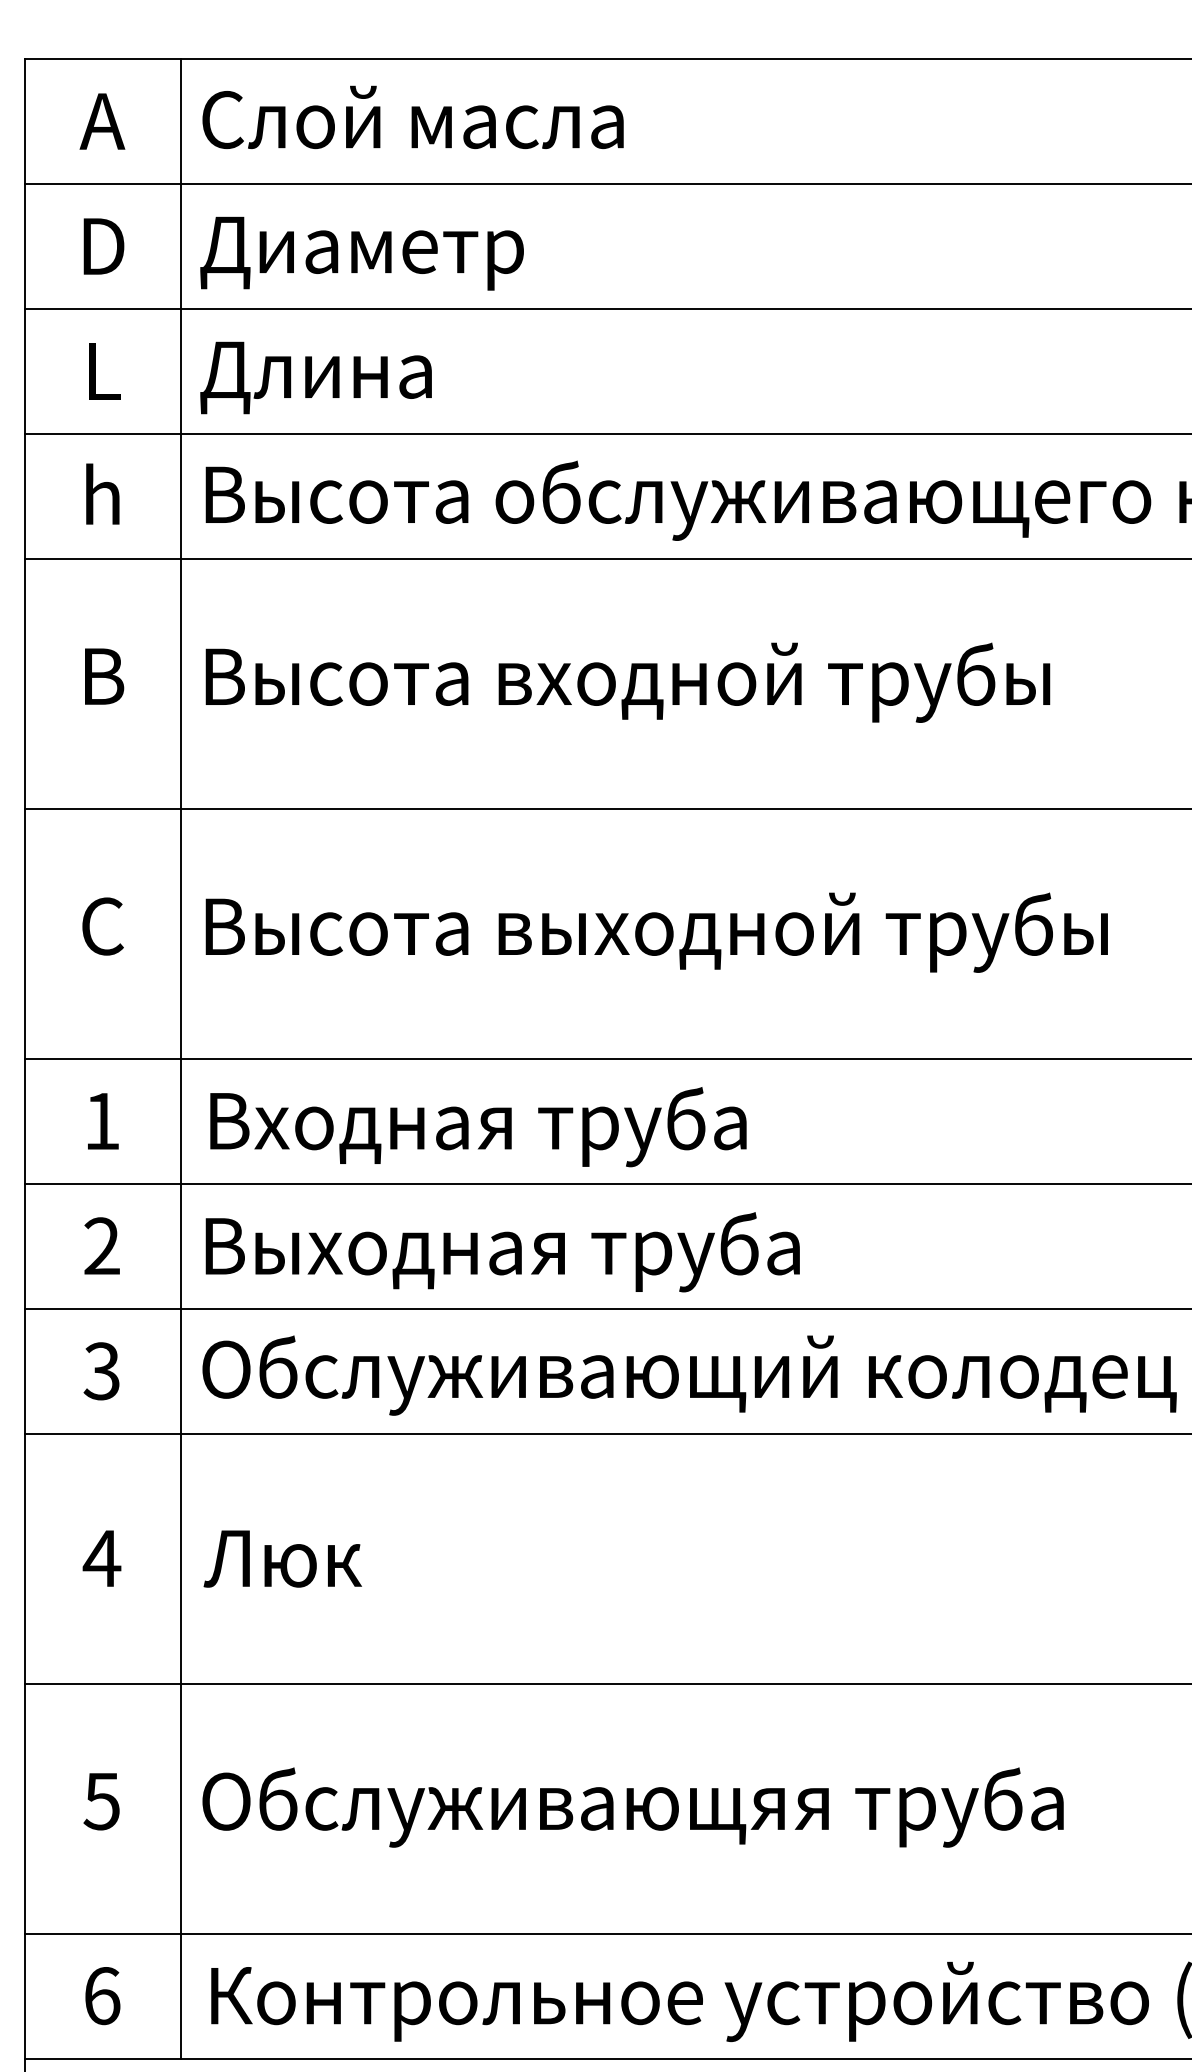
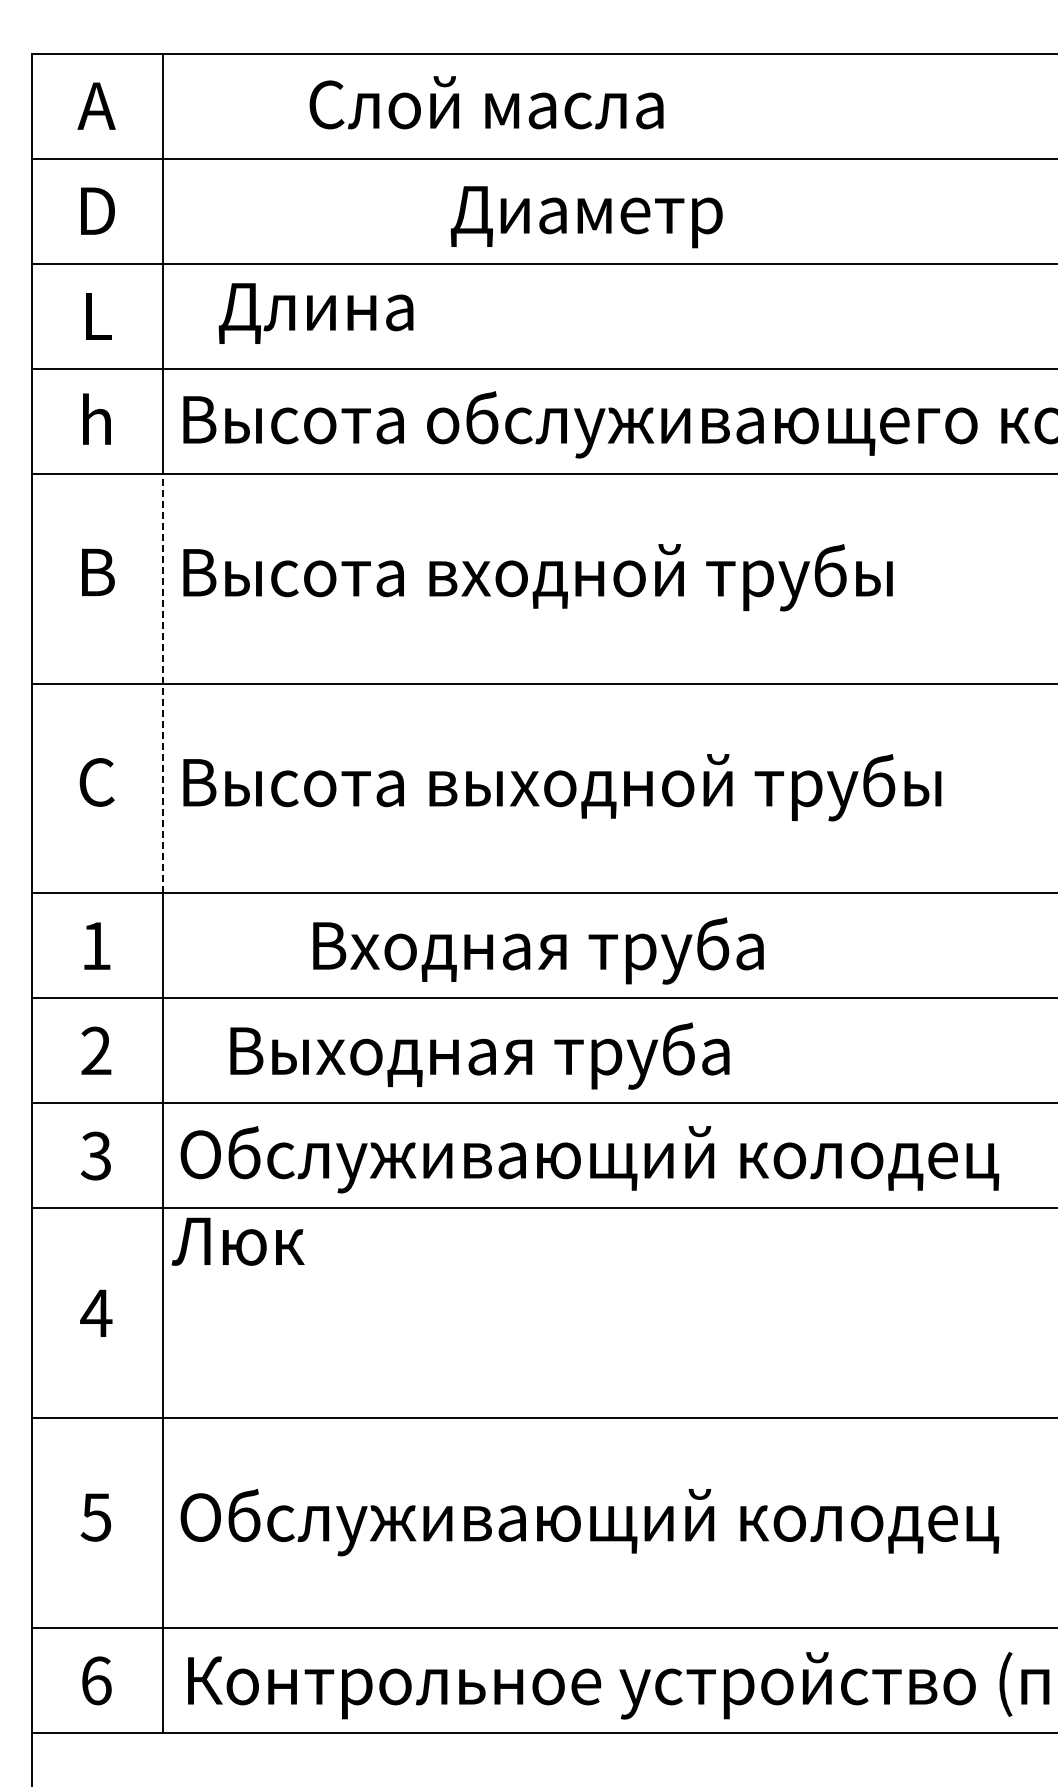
text: (412, 117) -> (486, 102), moved
text: (361, 254) -> (586, 217), moved
text: (315, 377) -> (315, 313), moved
line: (180, 808) -> (162, 683), solid -> dashed
text: (478, 1126) -> (538, 950), moved
text: (502, 1251) -> (479, 1055), moved
text: (282, 1558) -> (237, 1241), moved
text: (964, 1807) -> (820, 1522), Обслуживающяя труба -> Обслуживающий колодец

